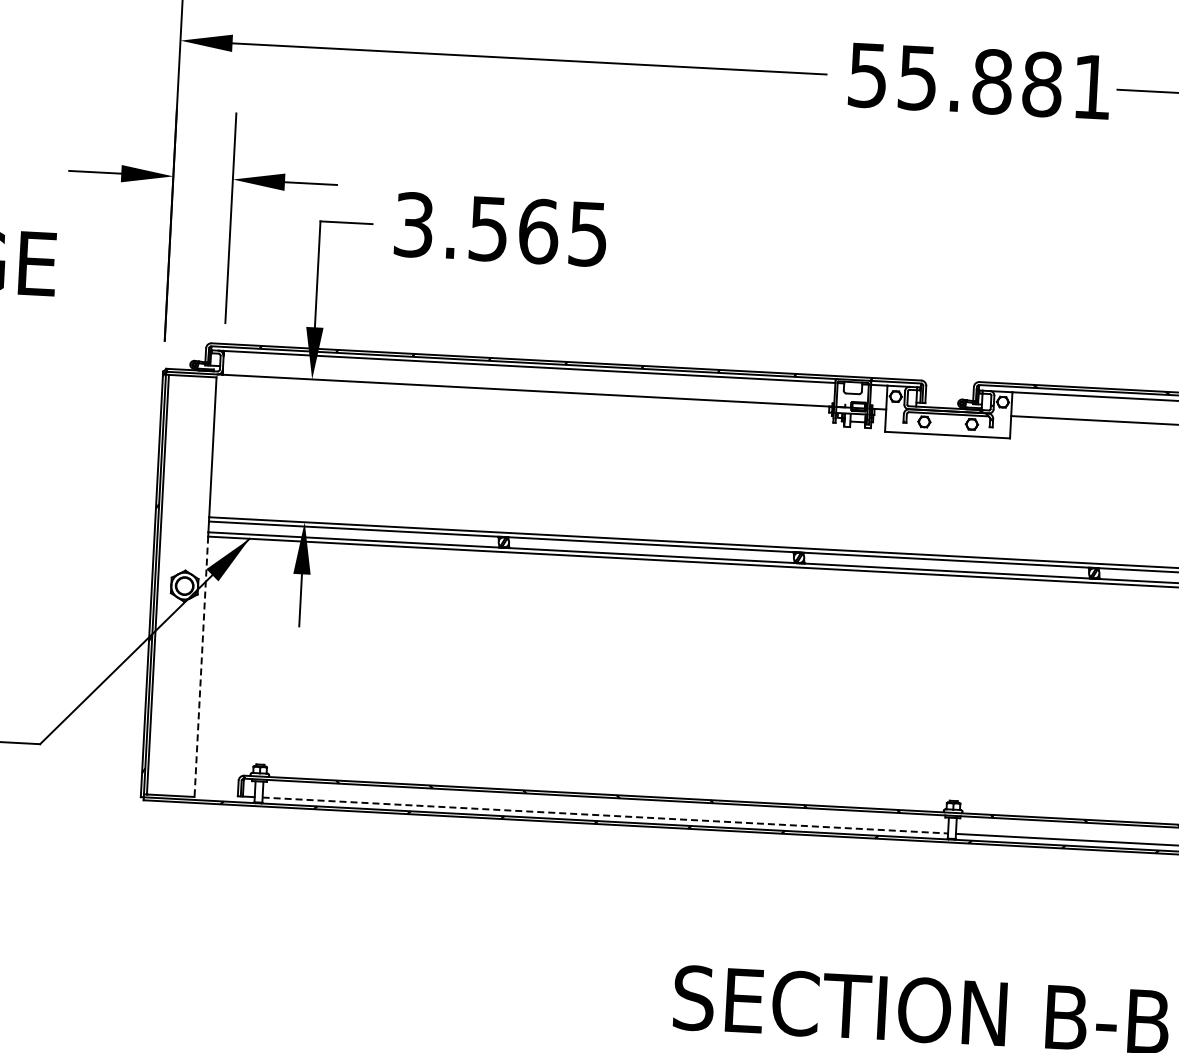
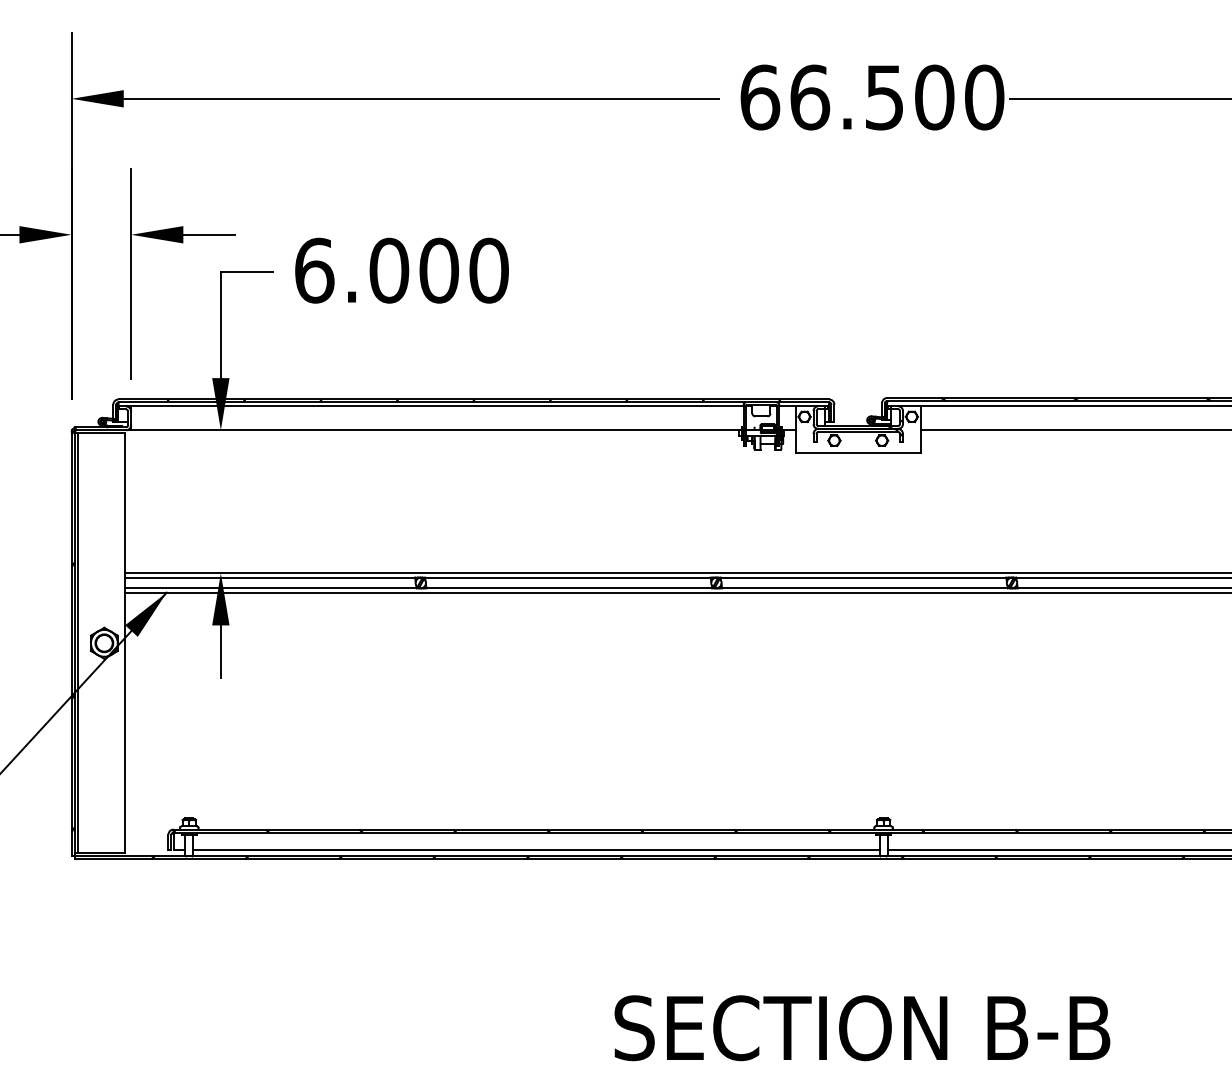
text: (980, 81) -> (872, 97), 55.881 -> 66.500
text: (500, 229) -> (401, 270), 3.565 -> 6.000
line: (201, 667) -> (125, 723), dashed -> solid
line: (605, 815) -> (536, 850), dashed -> solid

